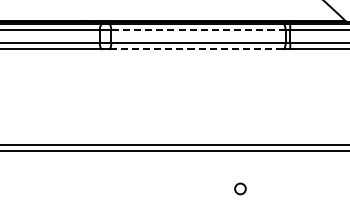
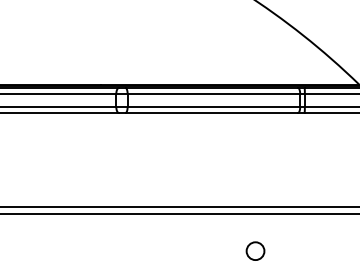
line: (198, 30) -> (213, 94), dashed -> solid
line: (195, 49) -> (211, 113), dashed -> solid
circle: (240, 188) -> (255, 250), size x1.67

